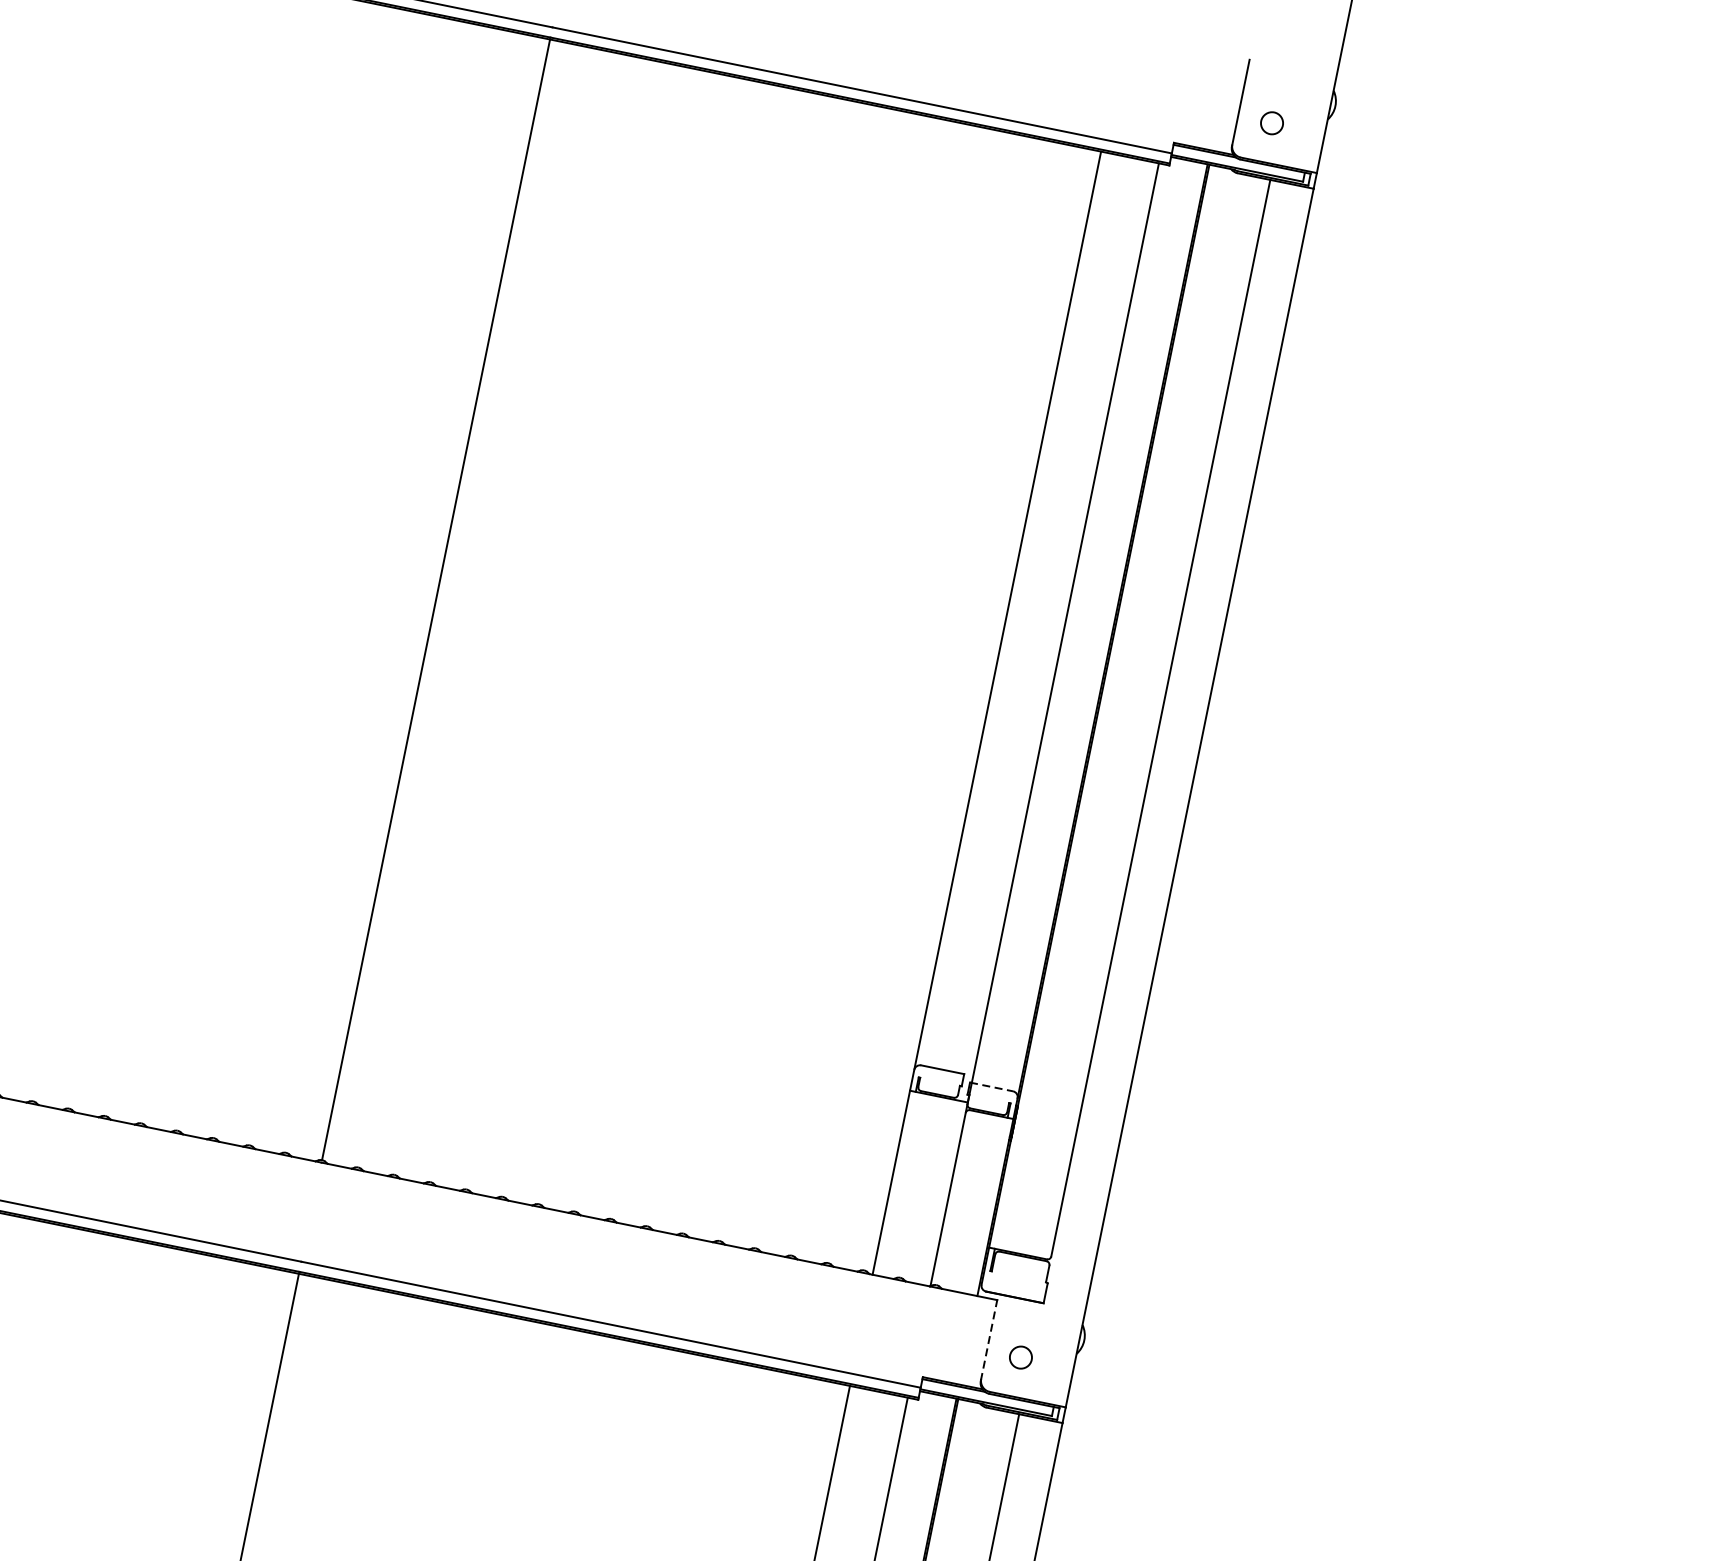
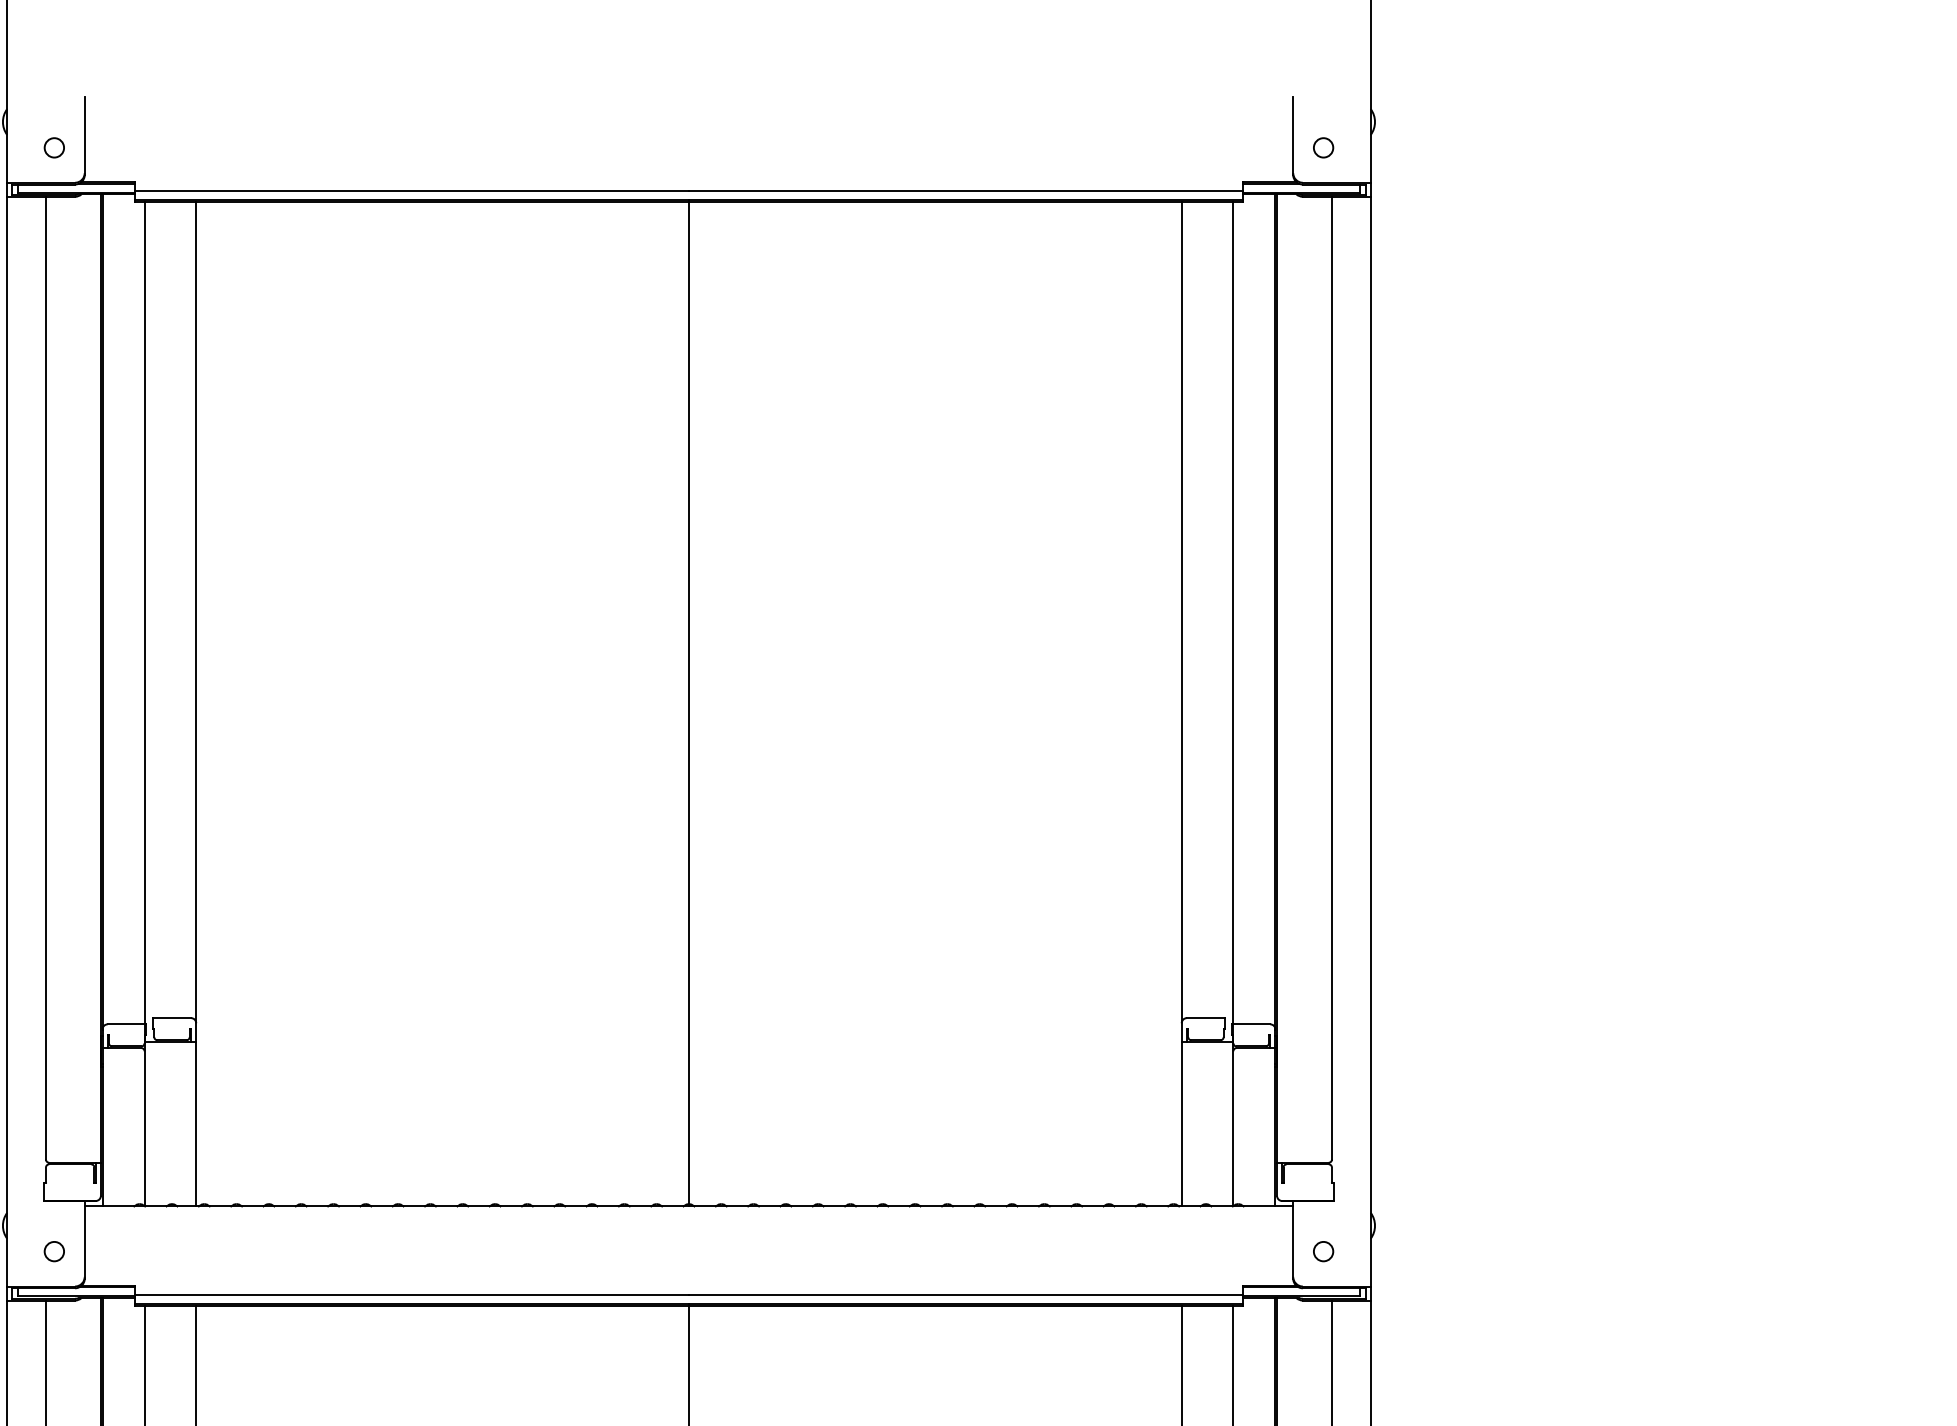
line: (992, 1087) -> (1251, 1024), dashed -> solid
line: (990, 1337) -> (1293, 1239), dashed -> solid

